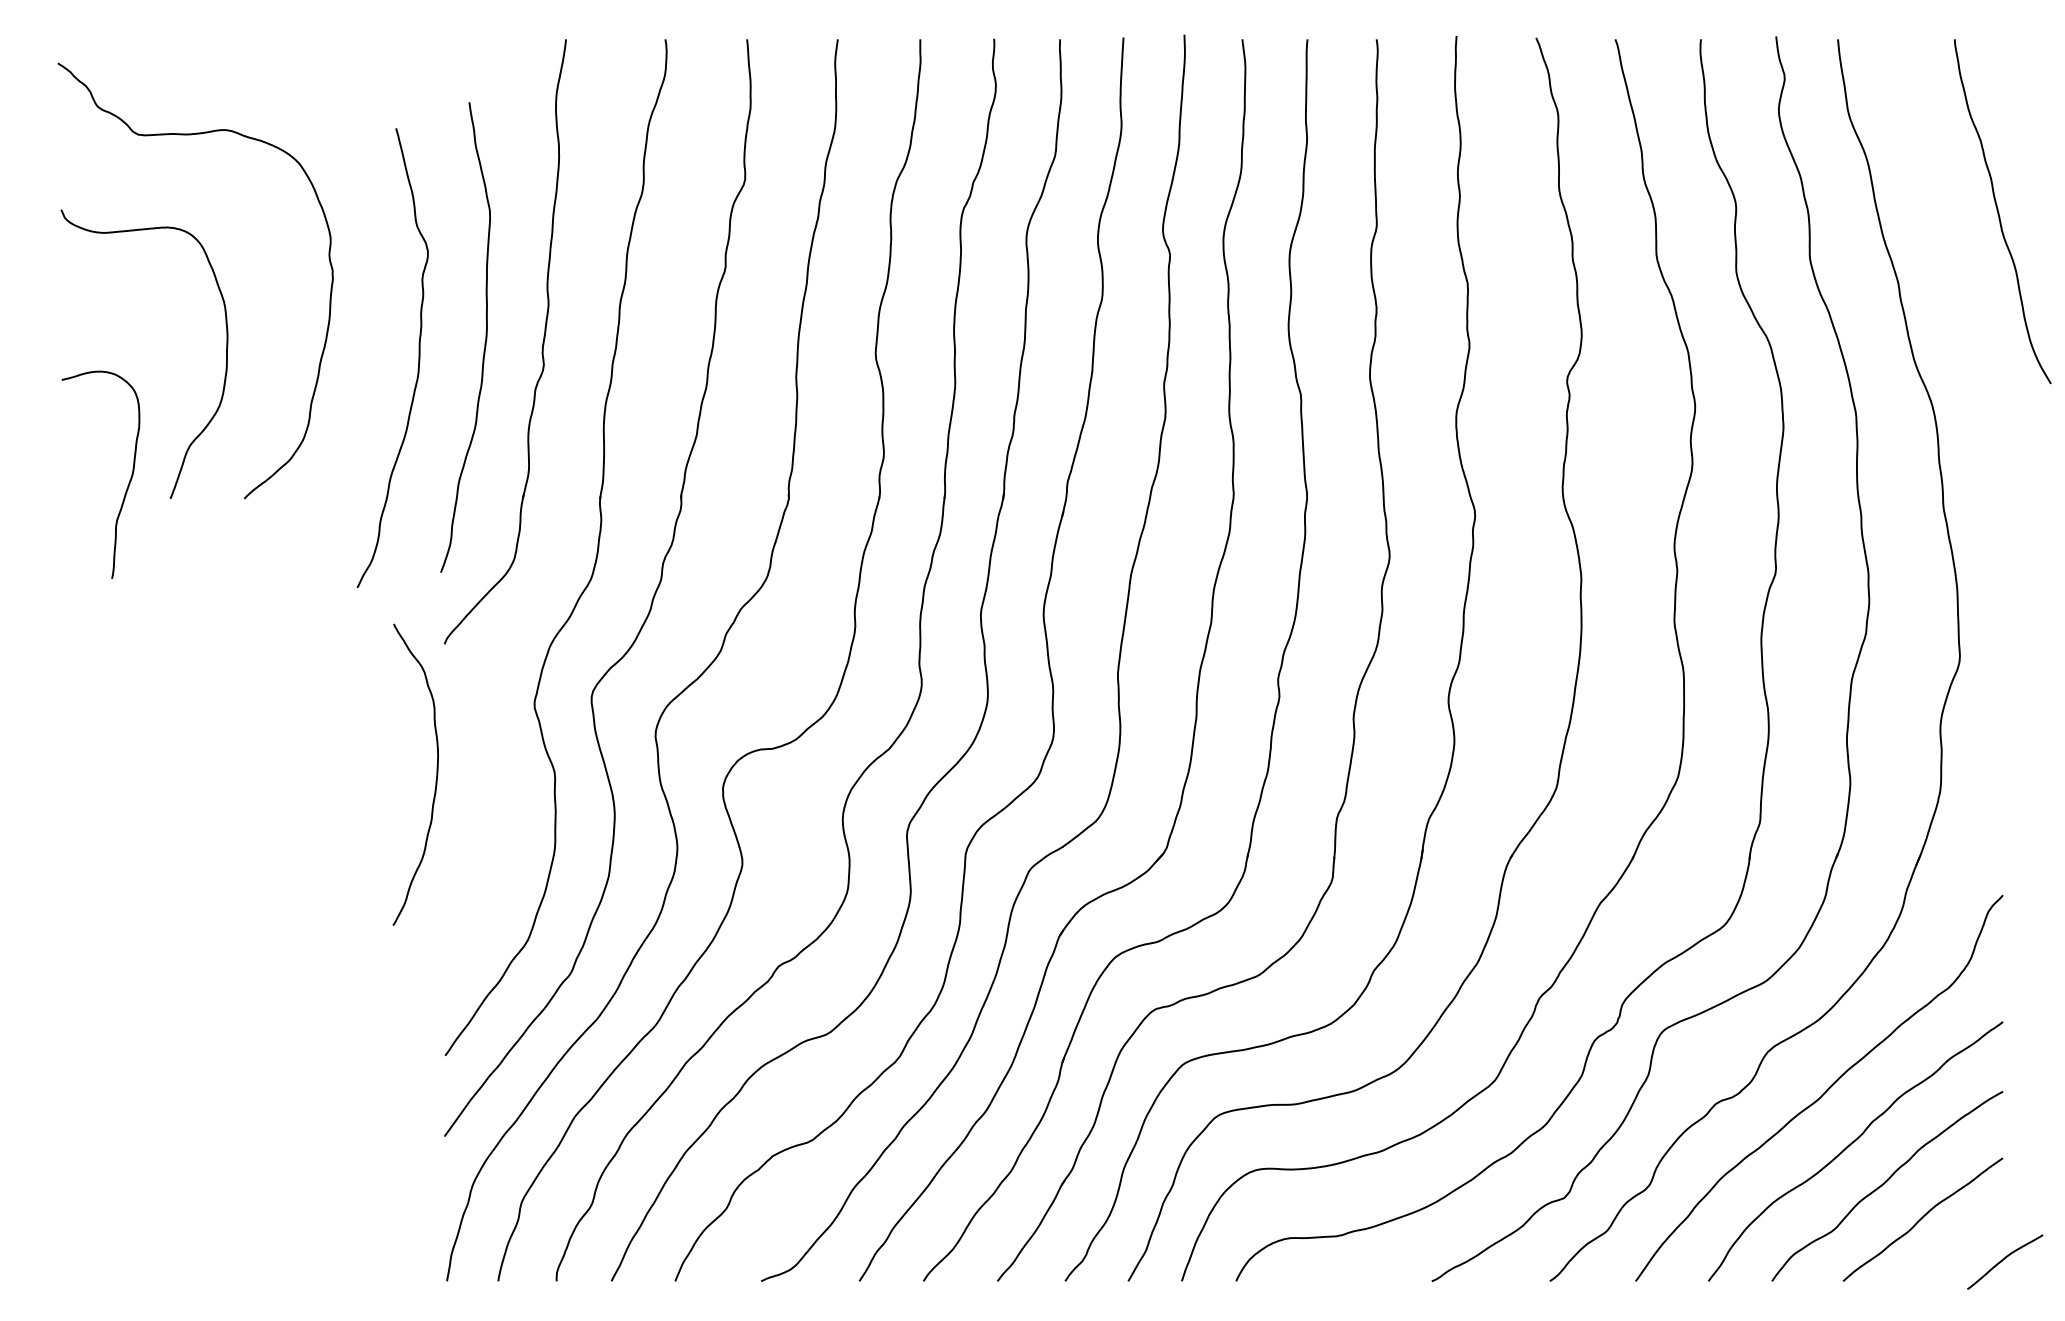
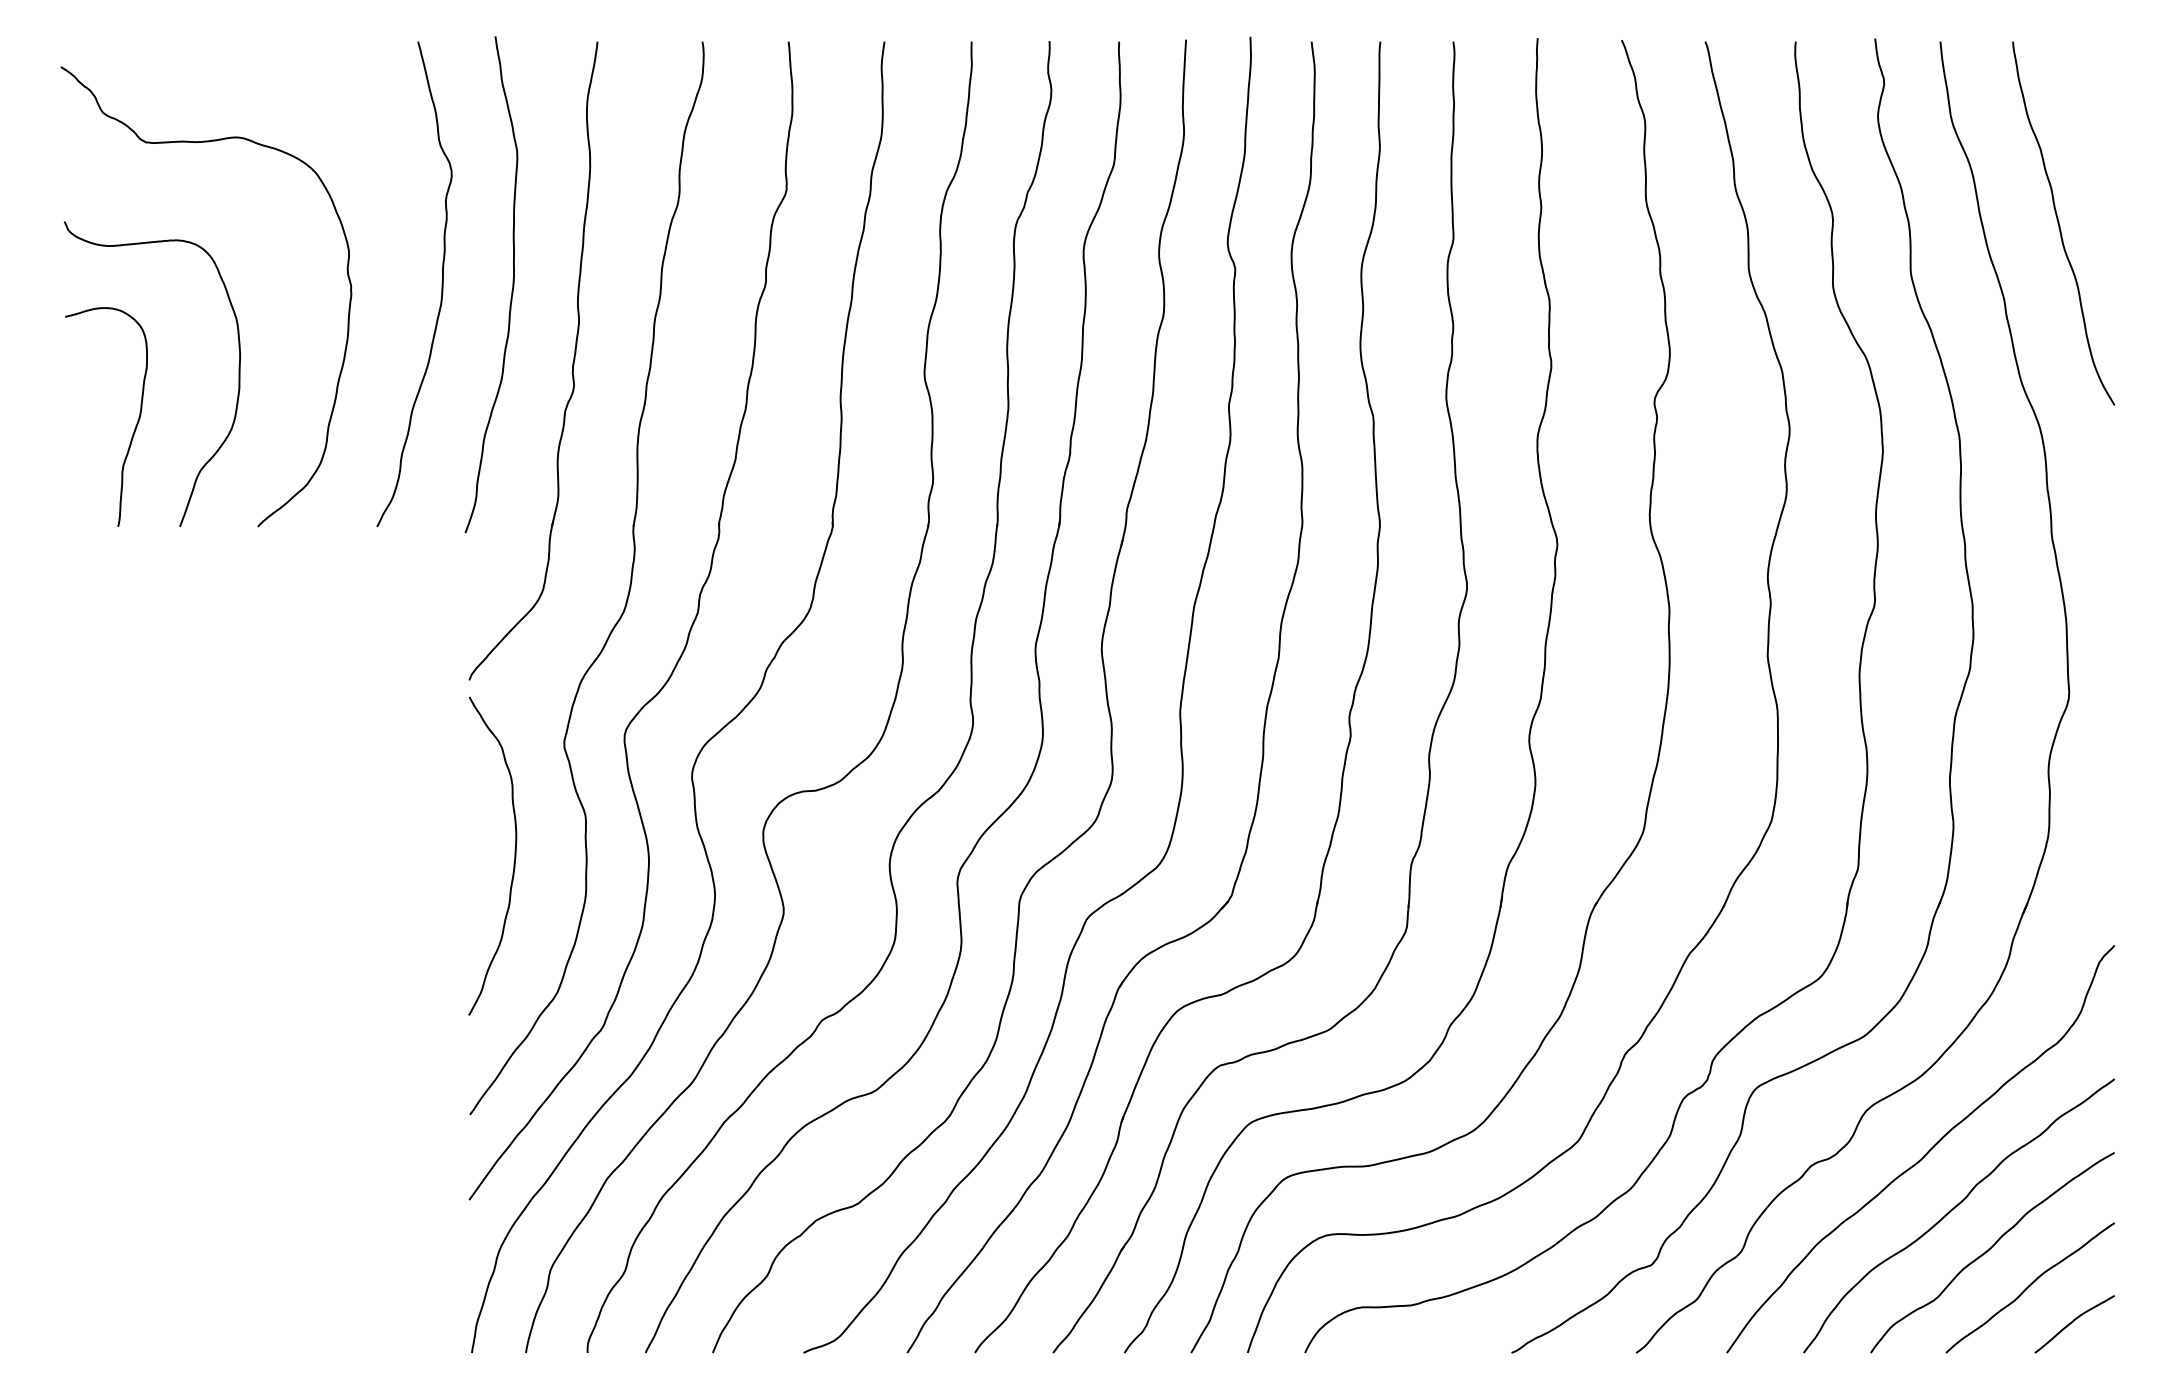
curve: (1999, 212) -> (2060, 224), moved
curve: (484, 342) -> (511, 289), moved
curve: (418, 357) -> (441, 283), moved
curve: (128, 482) -> (135, 425), moved
curve: (435, 780) -> (513, 862), moved
curve: (2004, 1259) -> (2074, 1321), moved

